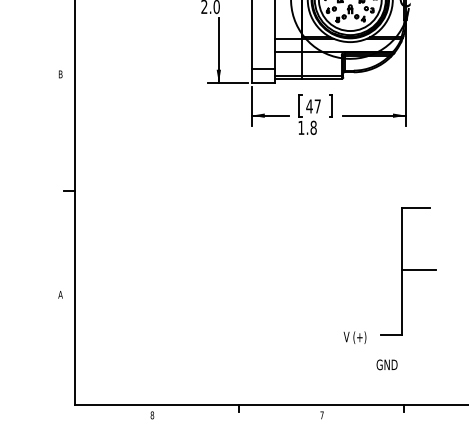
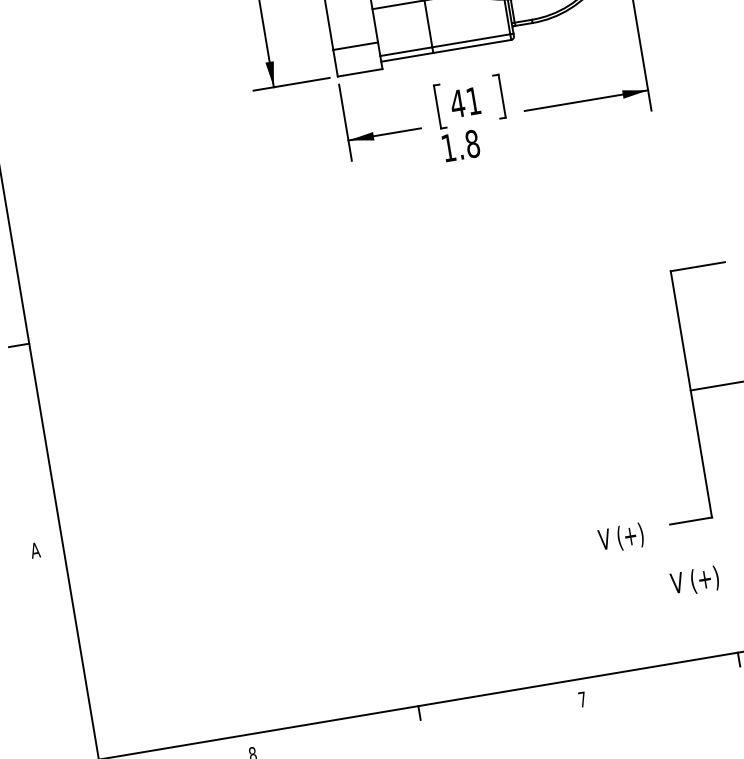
text: (317, 106) -> (473, 101), 47 -> 41
text: (388, 365) -> (695, 581), GND -> V (+)

